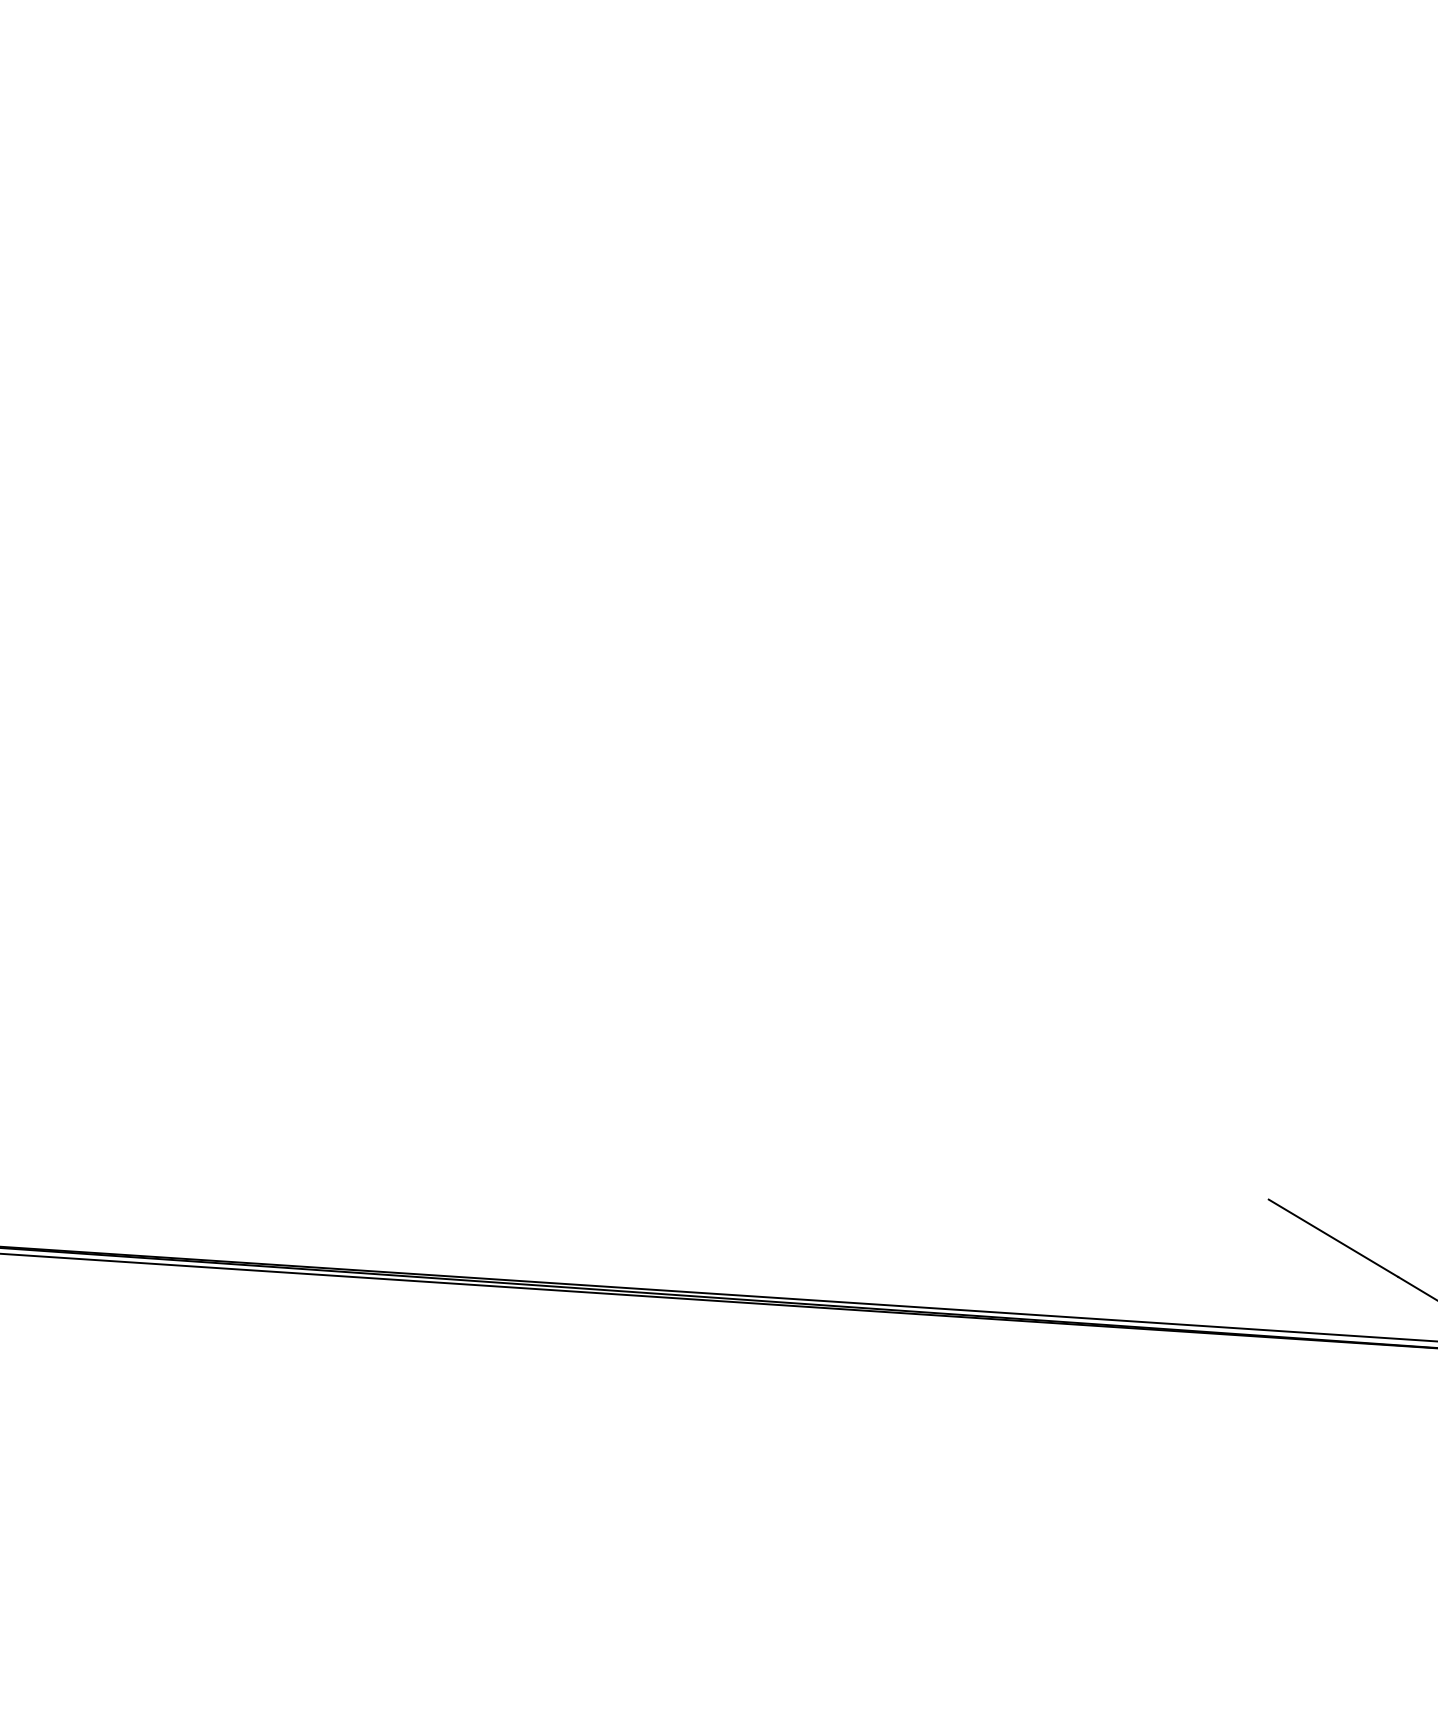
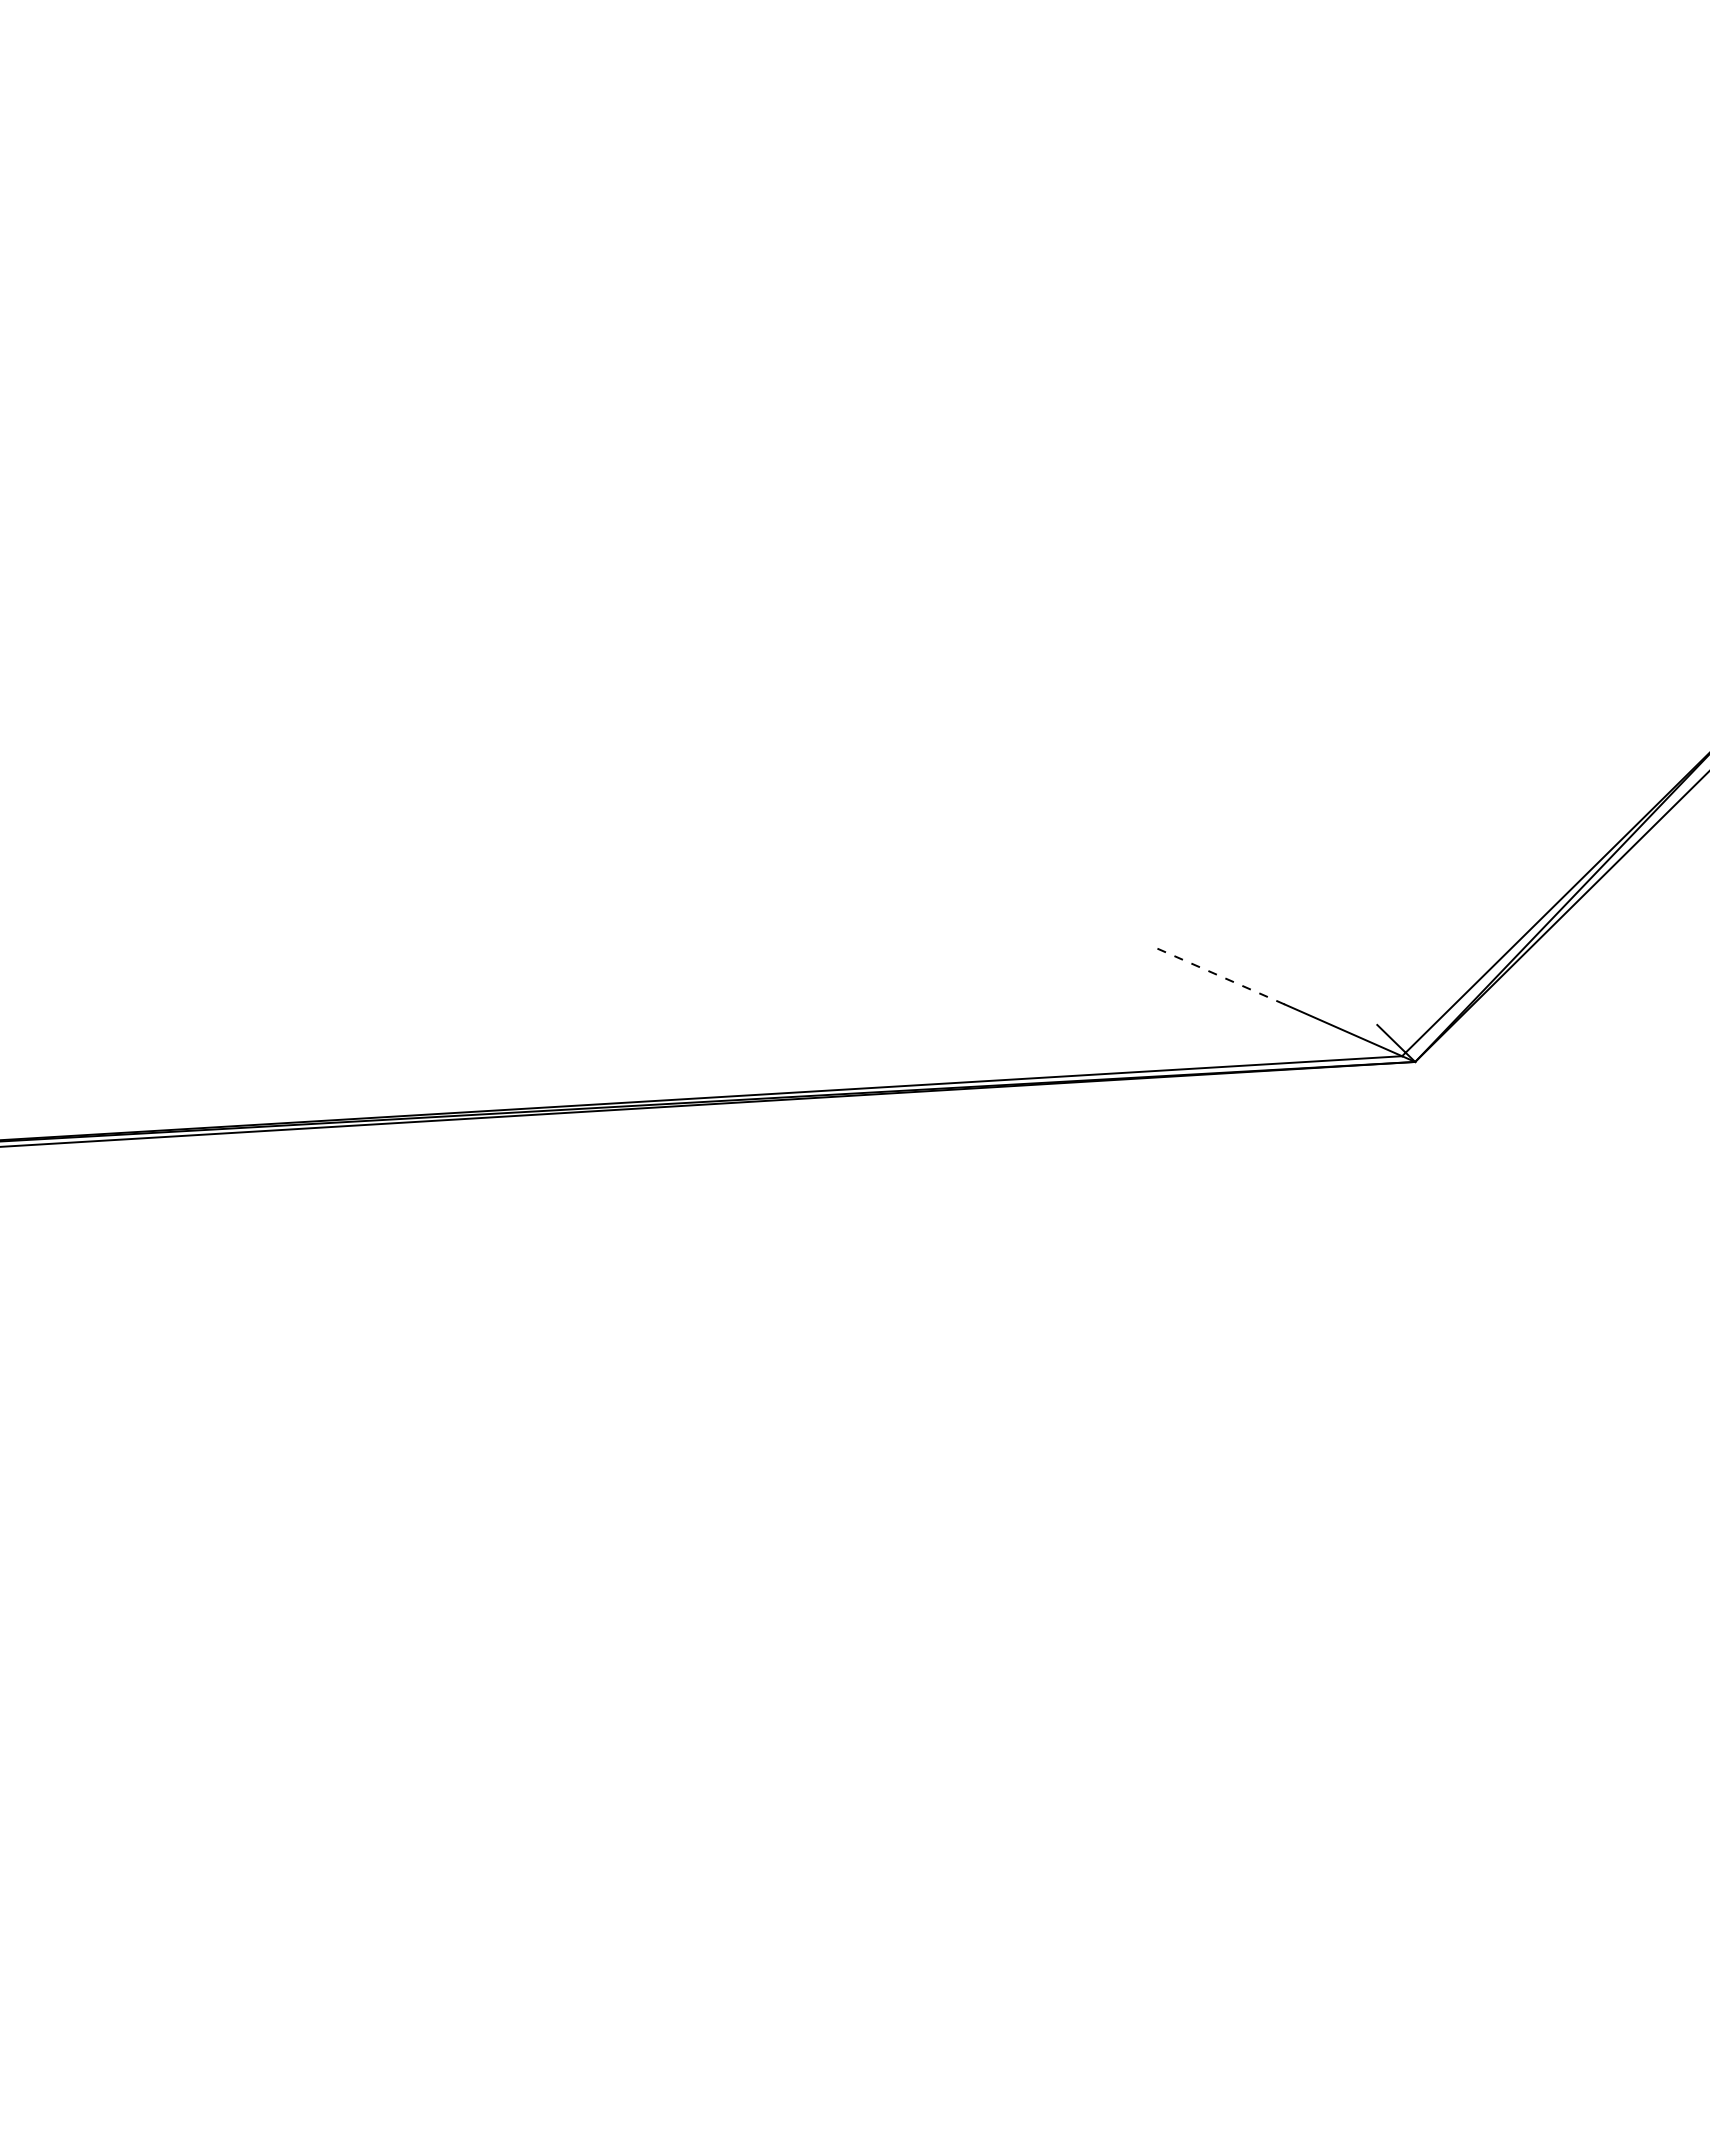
line: (1333, 1238) -> (1219, 975), solid -> dashed

